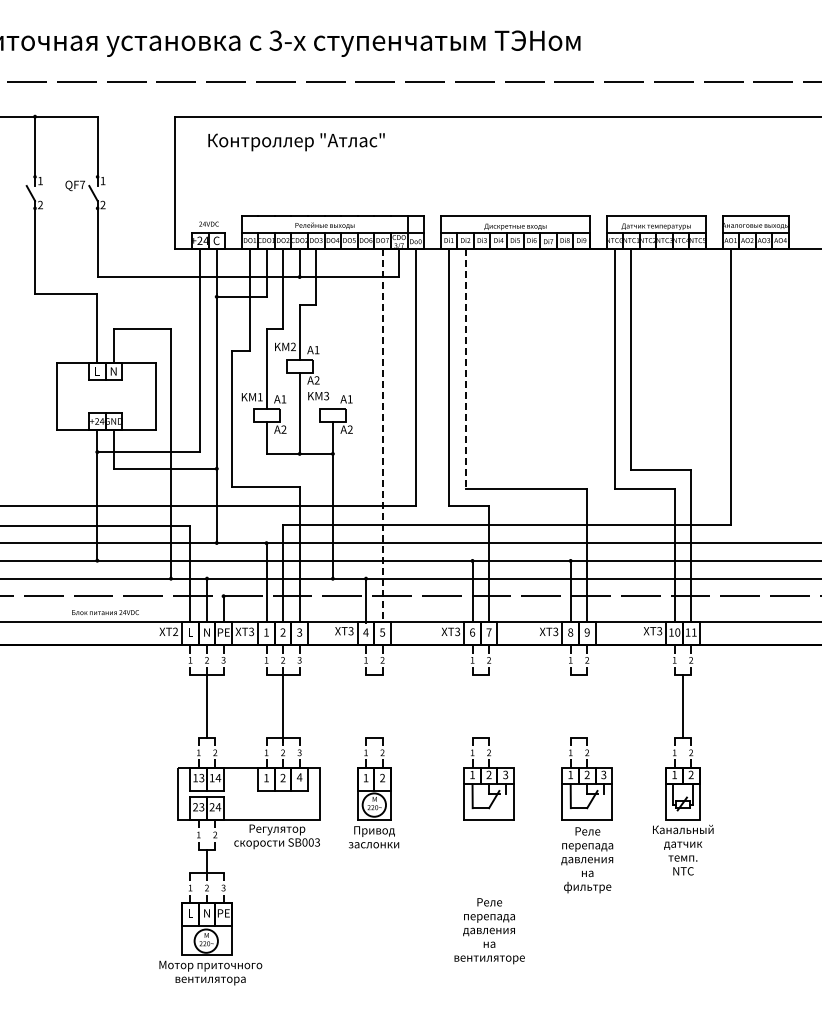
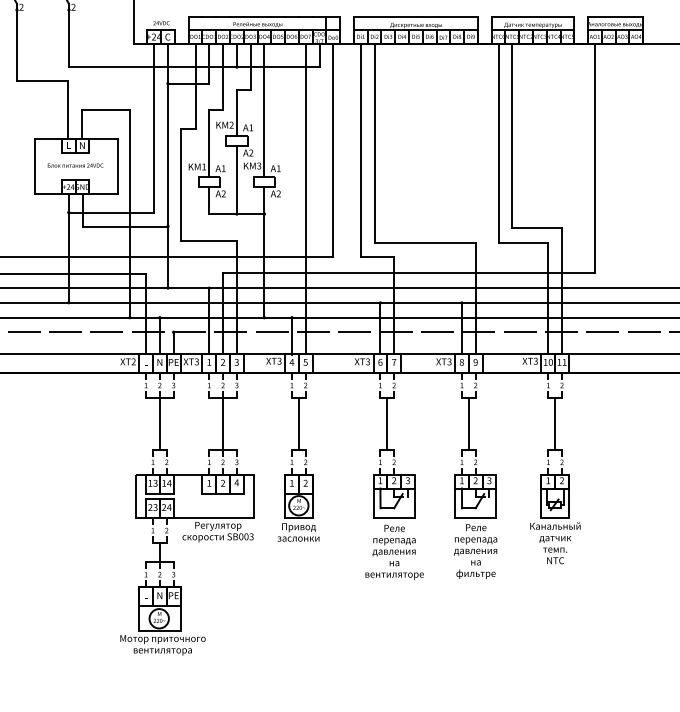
line: (332, 329) -> (264, 110), added
line: (465, 369) -> (374, 143), dashed -> solid
line: (382, 436) -> (305, 199), dashed -> solid
text: (105, 612) -> (75, 165), moved
line: (374, 706) -> (298, 423), added
line: (480, 706) -> (387, 423), added
line: (578, 706) -> (468, 423), added
text: (489, 931) -> (394, 552), moved

